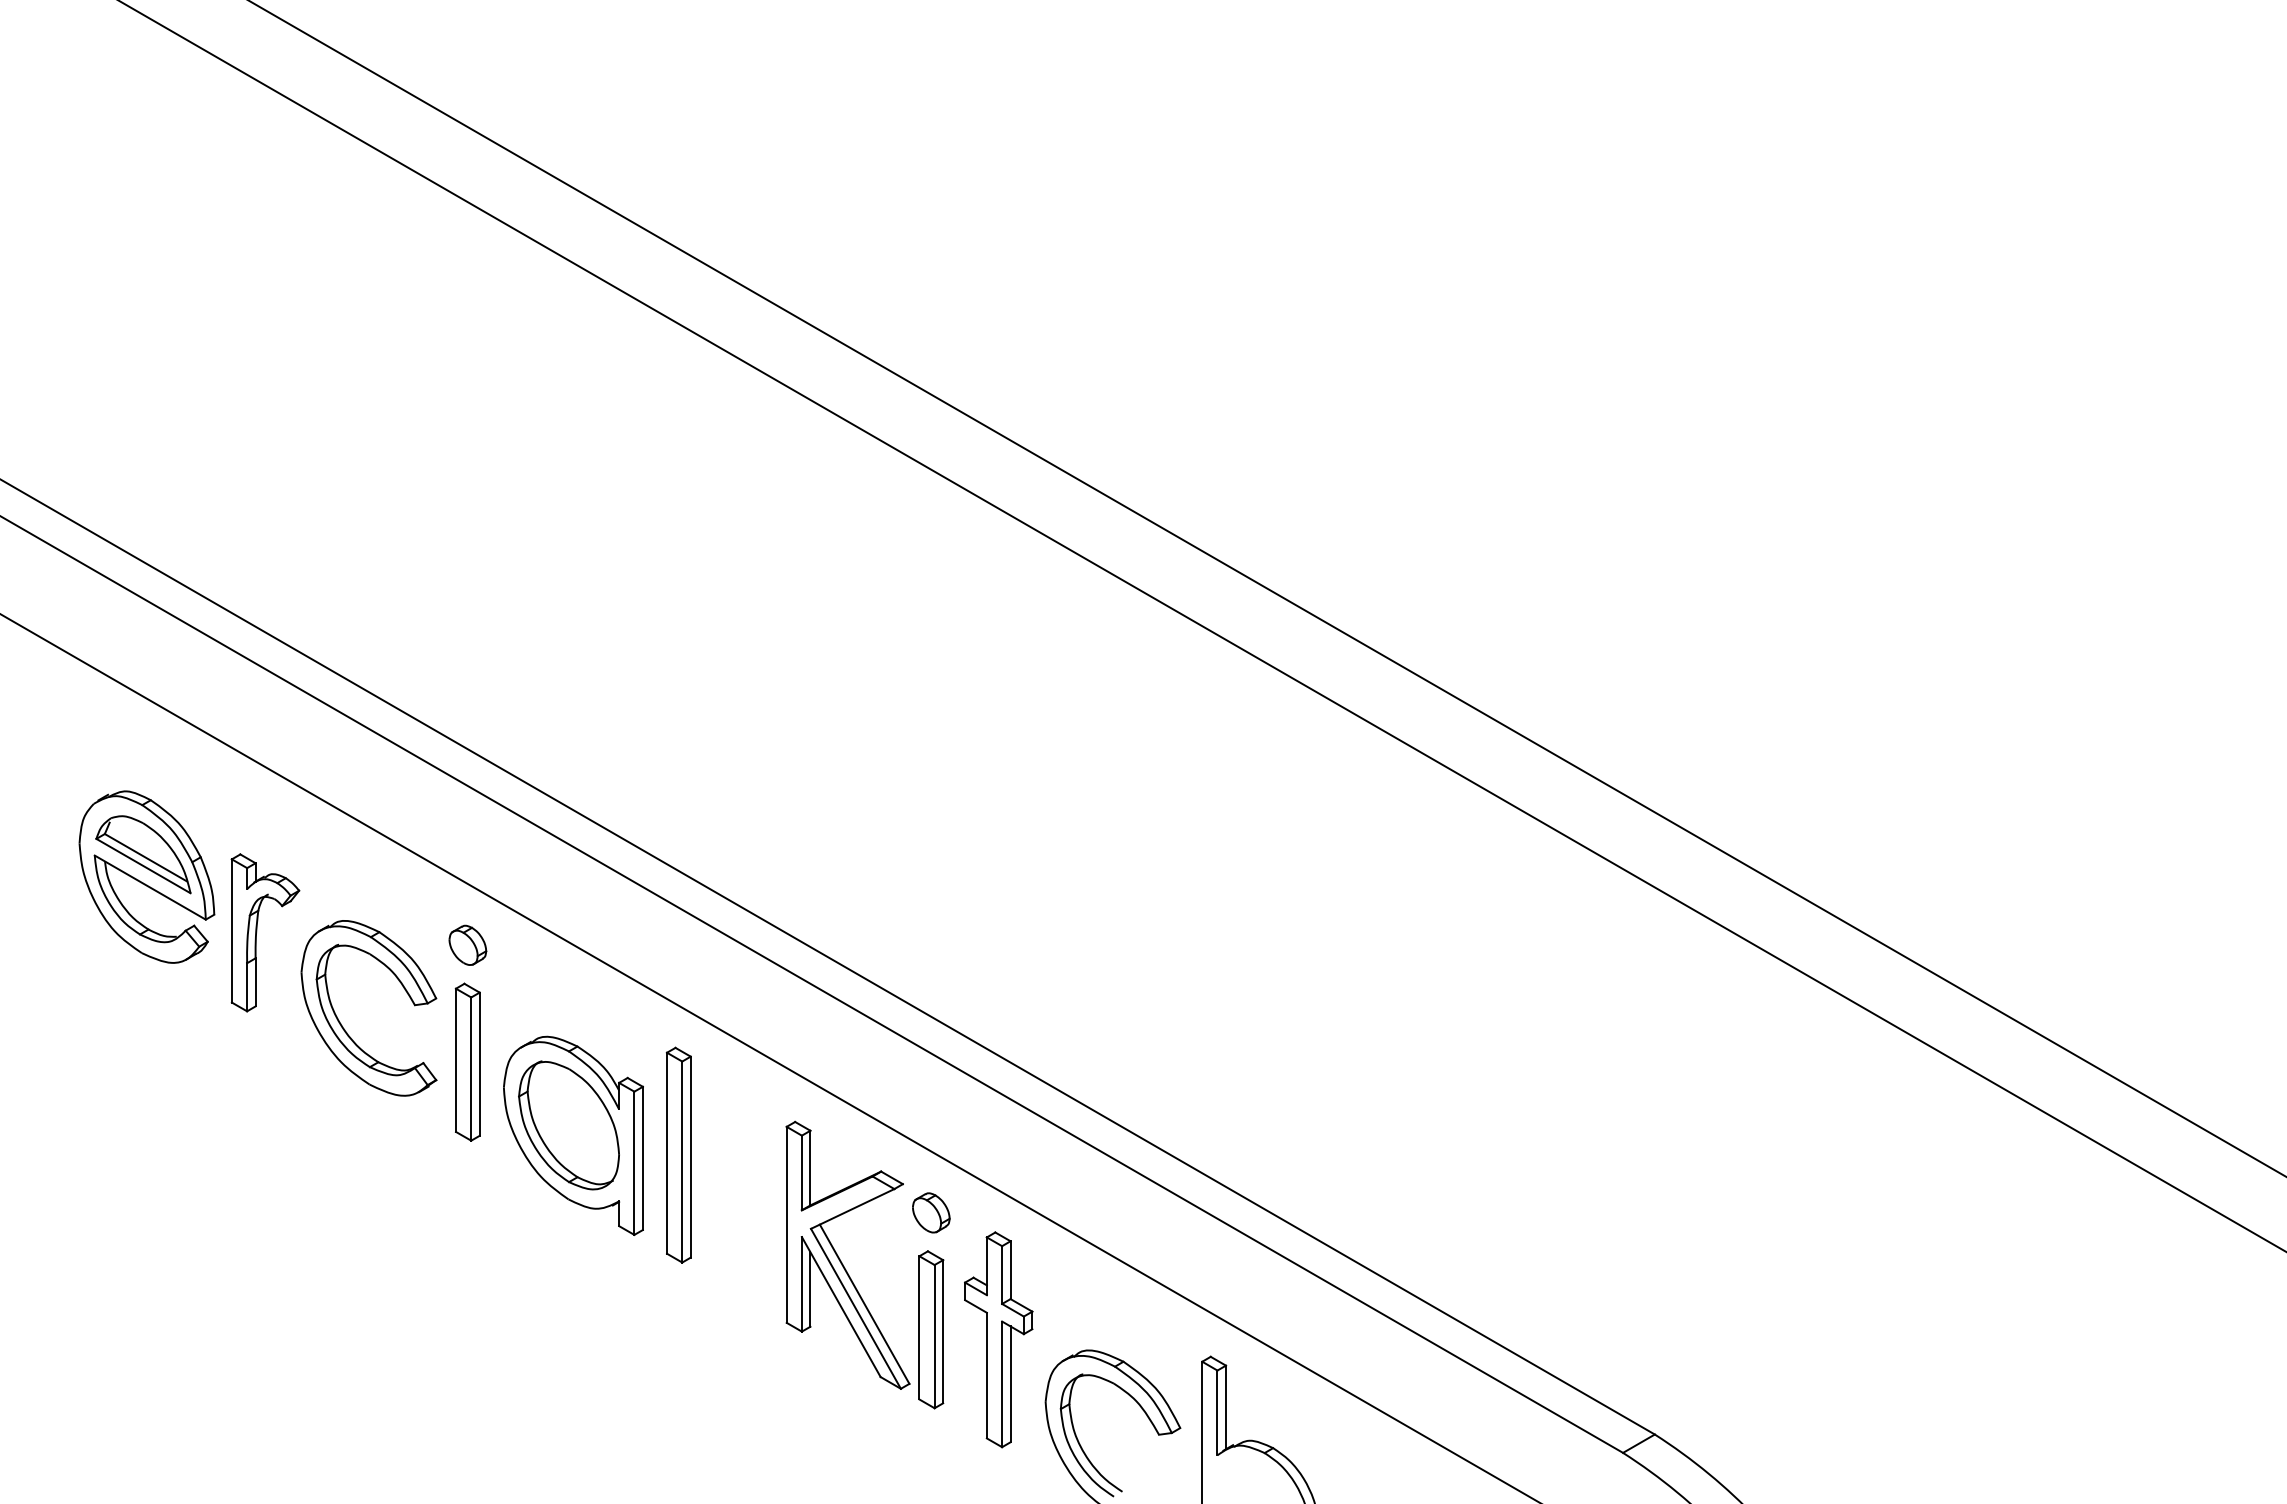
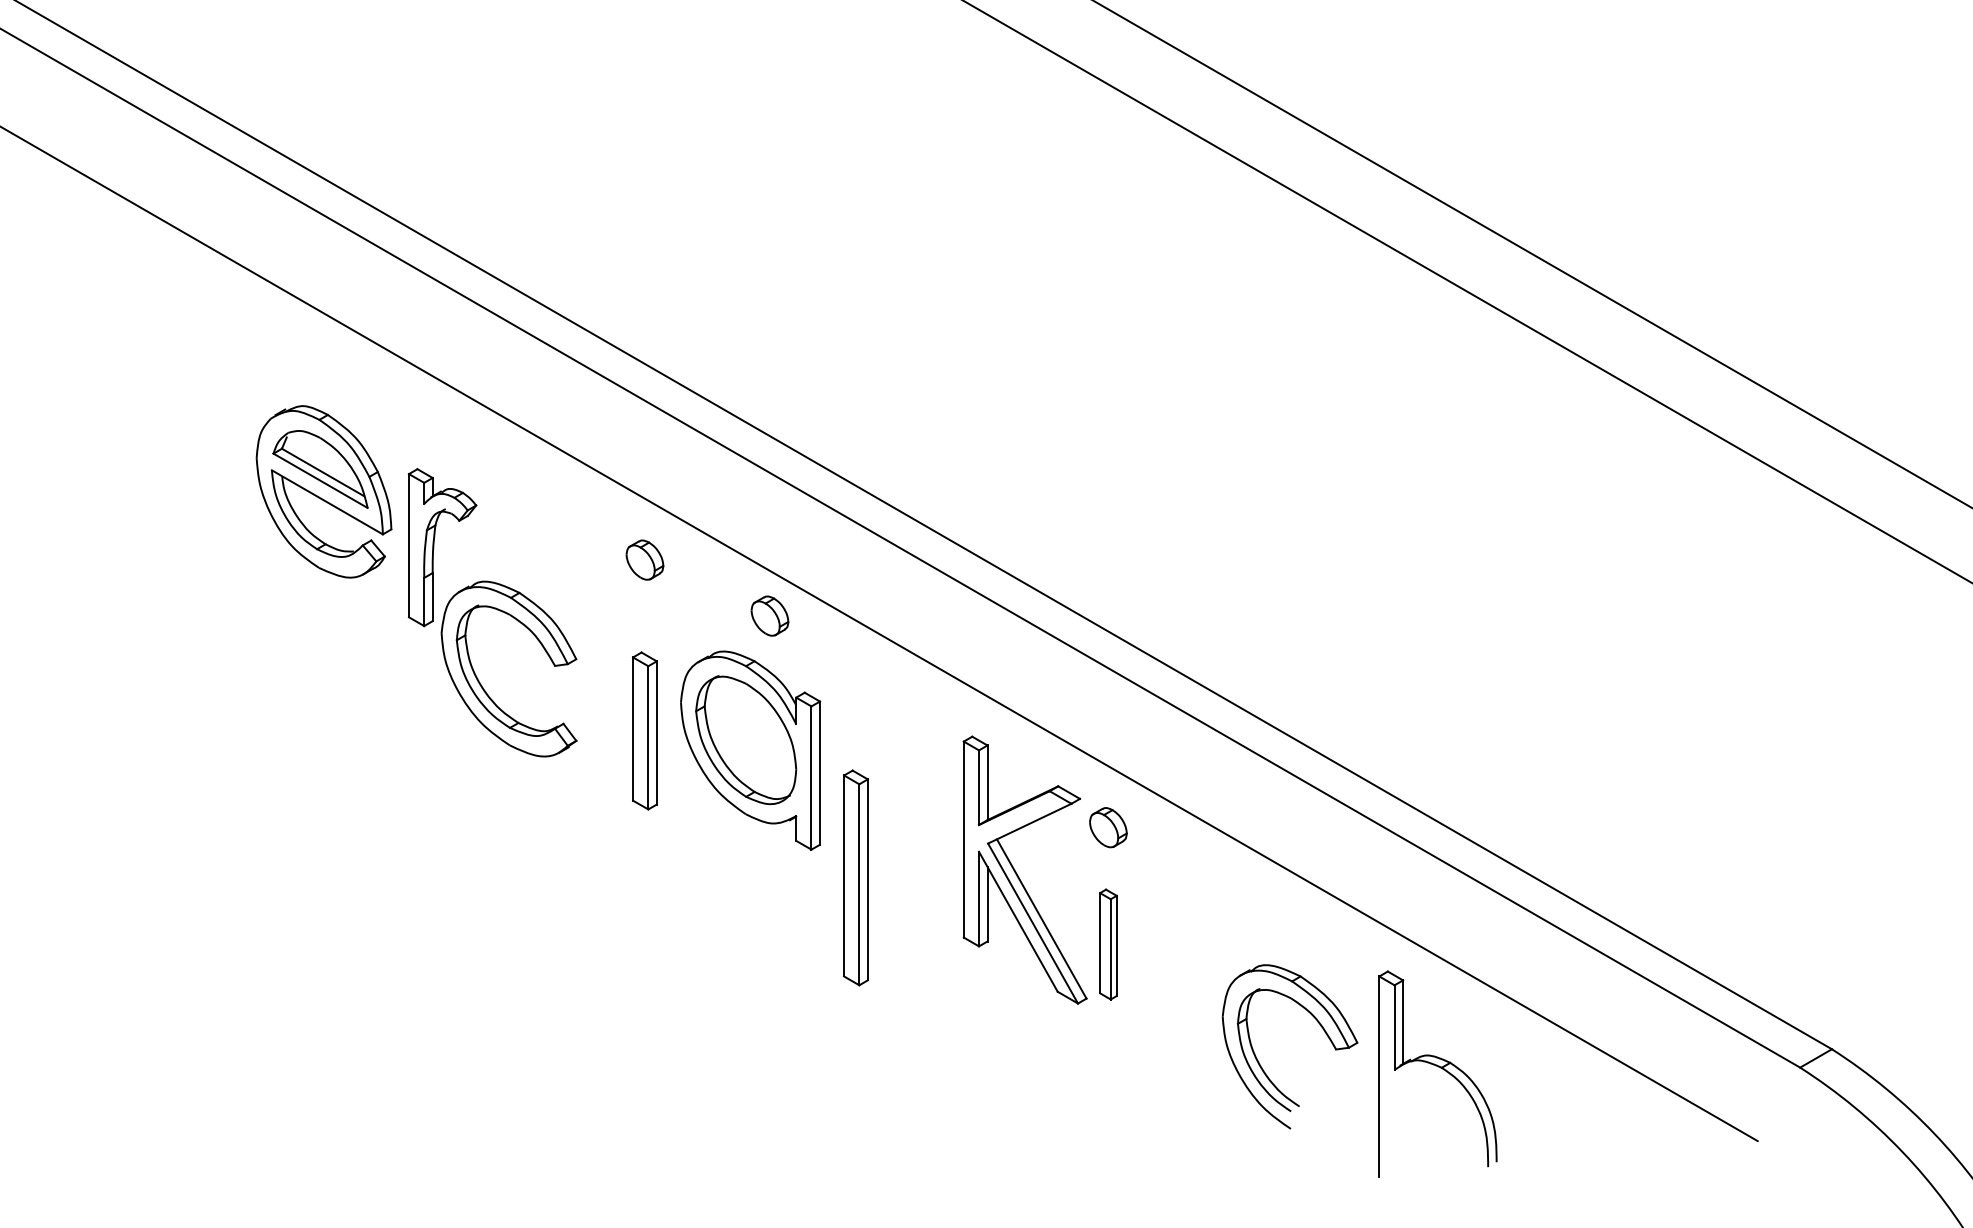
part: (592, 1000) -> (769, 615), added
part: (343, 1026) -> (483, 687), moved
part: (467, 1061) -> (644, 730), moved
part: (678, 1154) -> (855, 877), moved
part: (931, 1329) -> (1108, 944), size x0.7
part: (998, 1339) -> (1175, 954), removed

